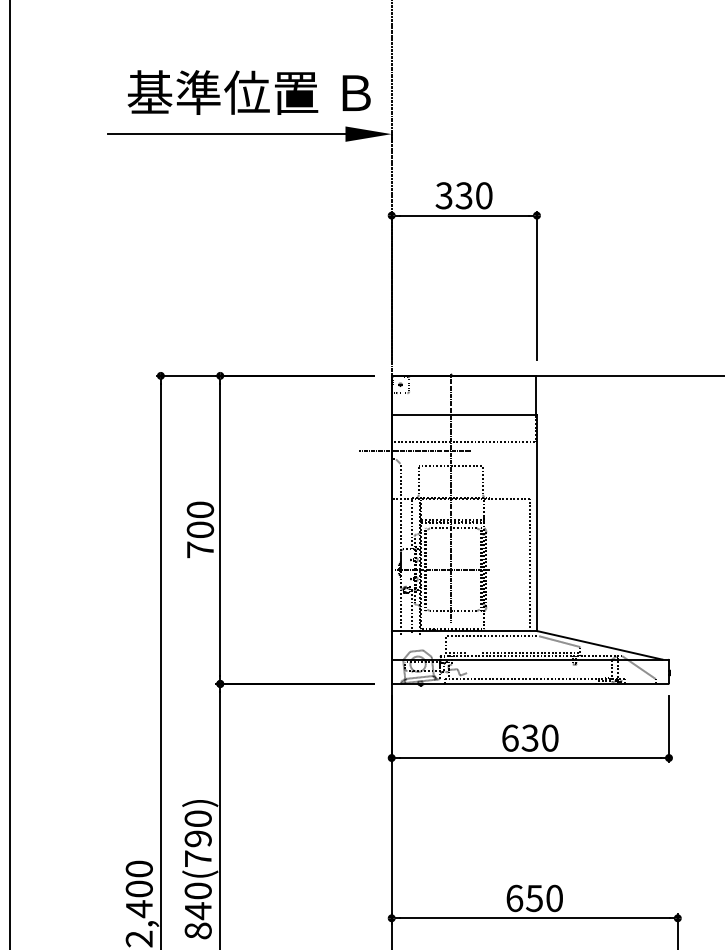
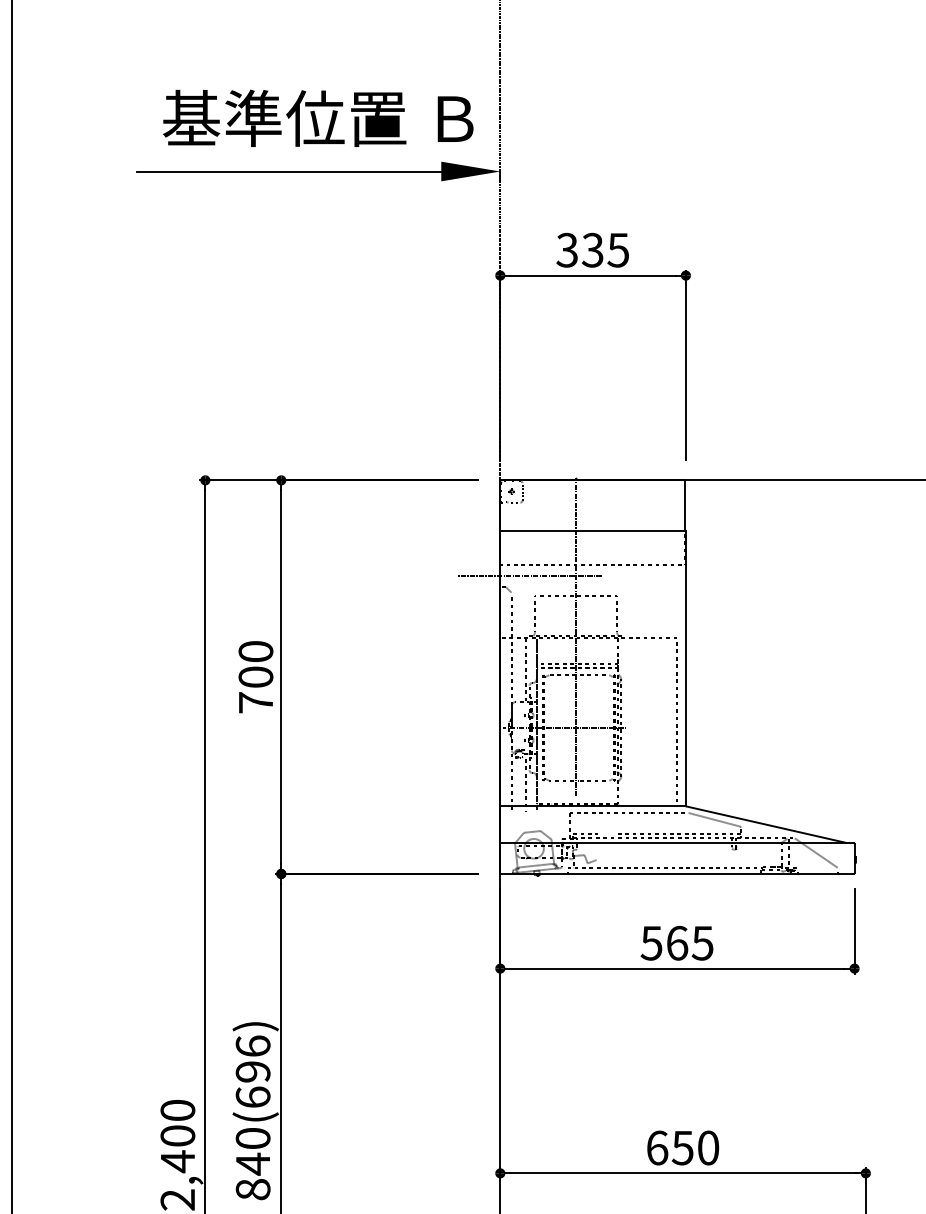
text: (484, 195) -> (618, 249), 330 -> 335
text: (529, 737) -> (676, 942), 630 -> 565
text: (197, 838) -> (252, 1071), 840(790) -> 840(696)

